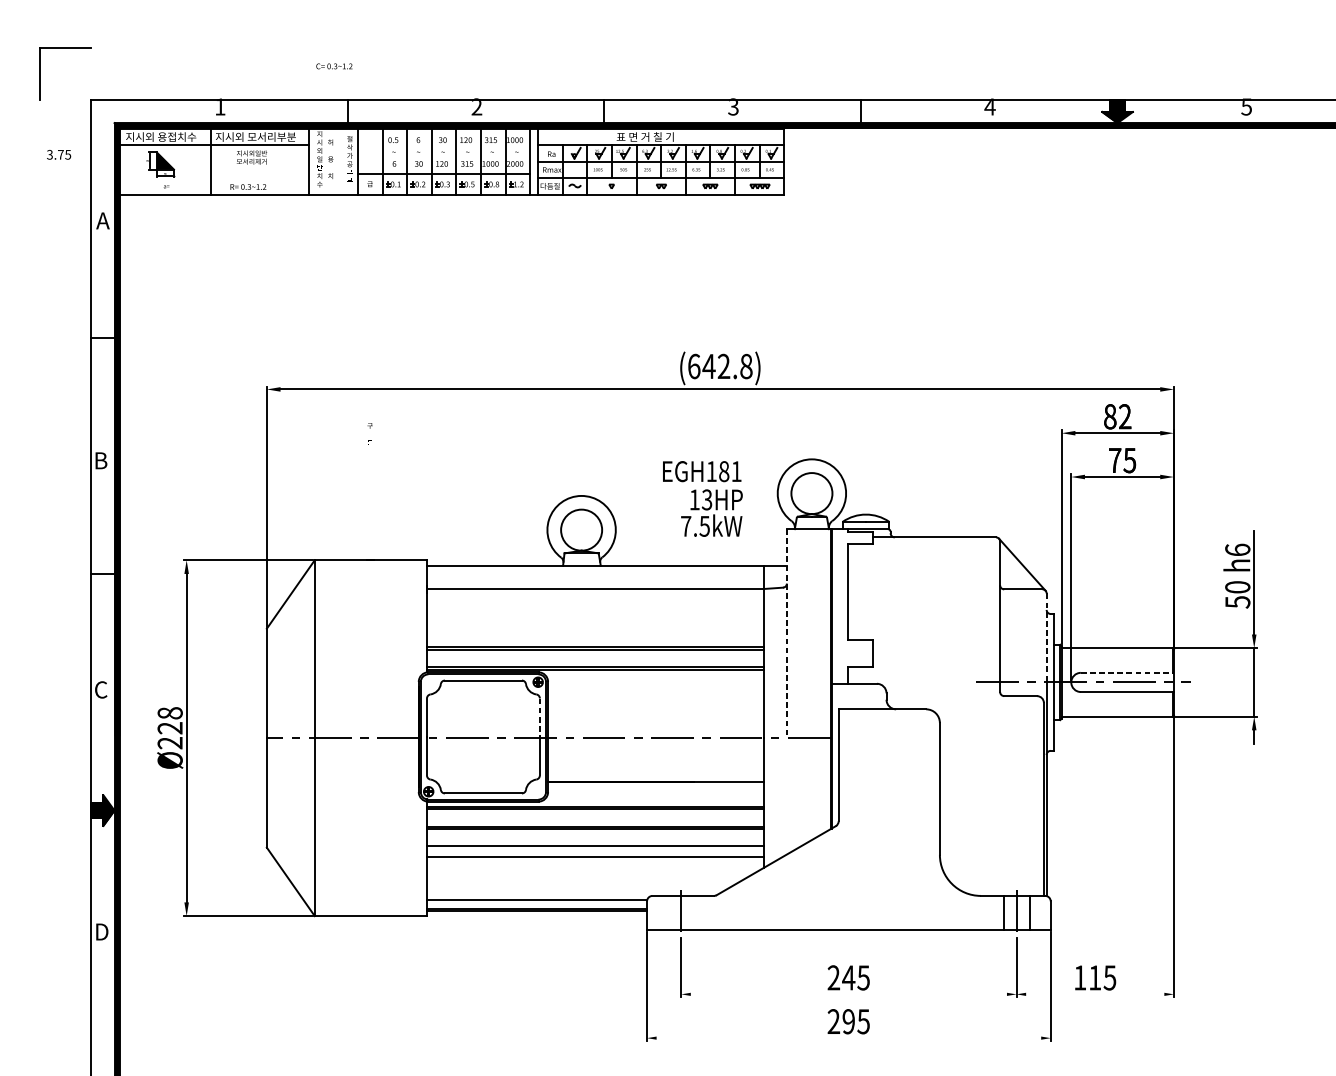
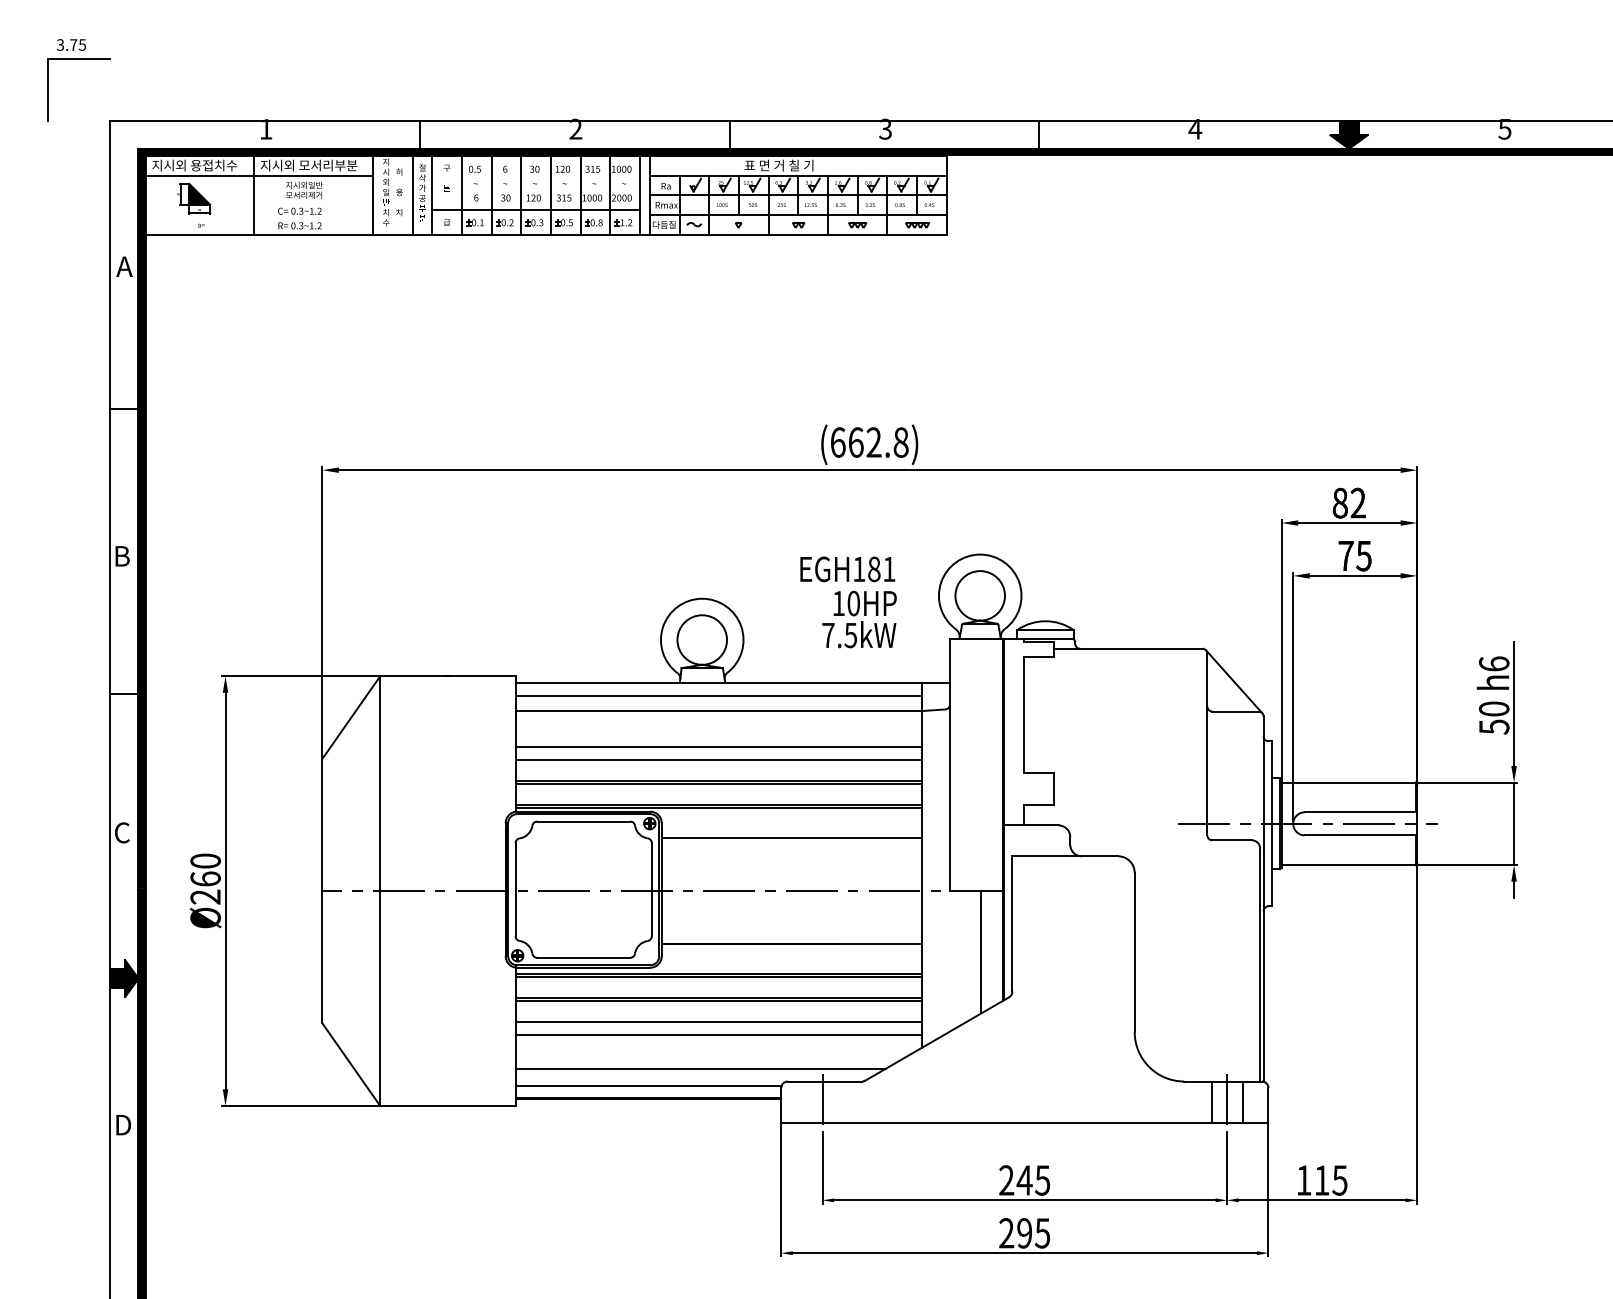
text: (334, 65) -> (299, 210), moved
text: (59, 154) -> (71, 44), moved
line: (341, 161) -> (412, 194), added
text: (708, 366) -> (855, 442), (642.8) -> (662.8)
text: (369, 433) -> (446, 177), moved
text: (706, 499) -> (853, 603), 13HP -> 10HP
line: (595, 576) -> (718, 696), added
line: (595, 619) -> (718, 747), added
line: (595, 629) -> (718, 760), added
line: (787, 634) -> (950, 765), dashed -> solid
line: (1046, 638) -> (1263, 770), dashed -> solid
line: (1127, 673) -> (1361, 812), dashed -> solid
line: (655, 694) -> (791, 838), added
line: (539, 717) -> (651, 866), dashed -> solid
text: (170, 720) -> (205, 869), Ø228 -> Ø260
line: (812, 789) -> (981, 952), added
line: (580, 885) -> (700, 1068), added
line: (848, 994) -> (1024, 1200), added
line: (1094, 994) -> (1321, 1200), added
line: (848, 1038) -> (1024, 1253), added

